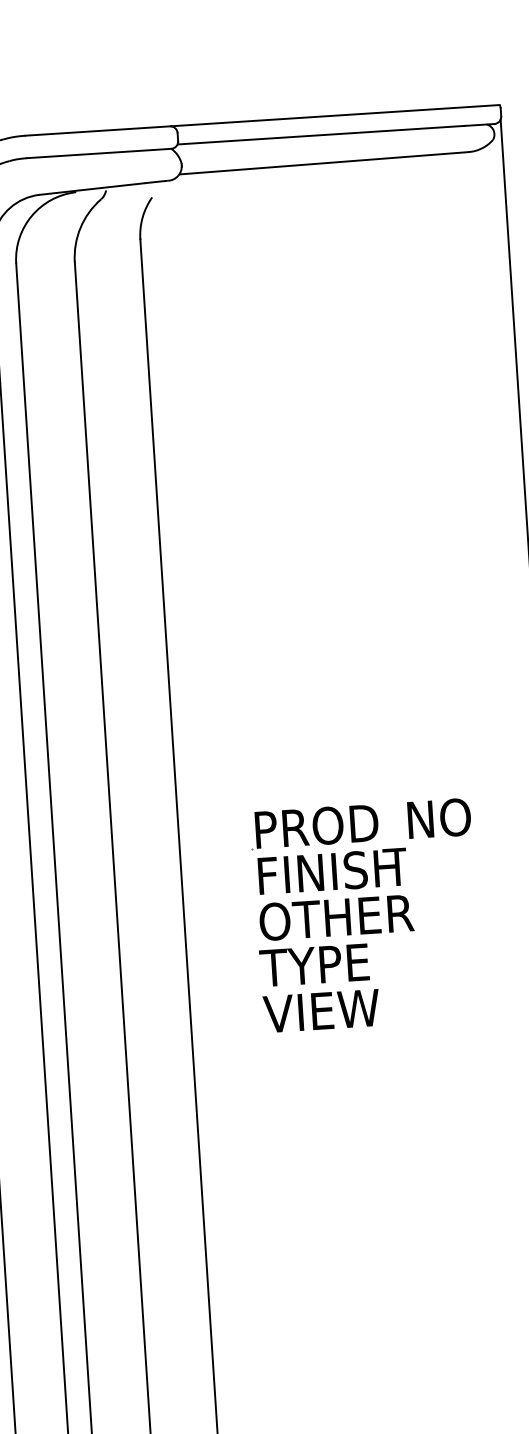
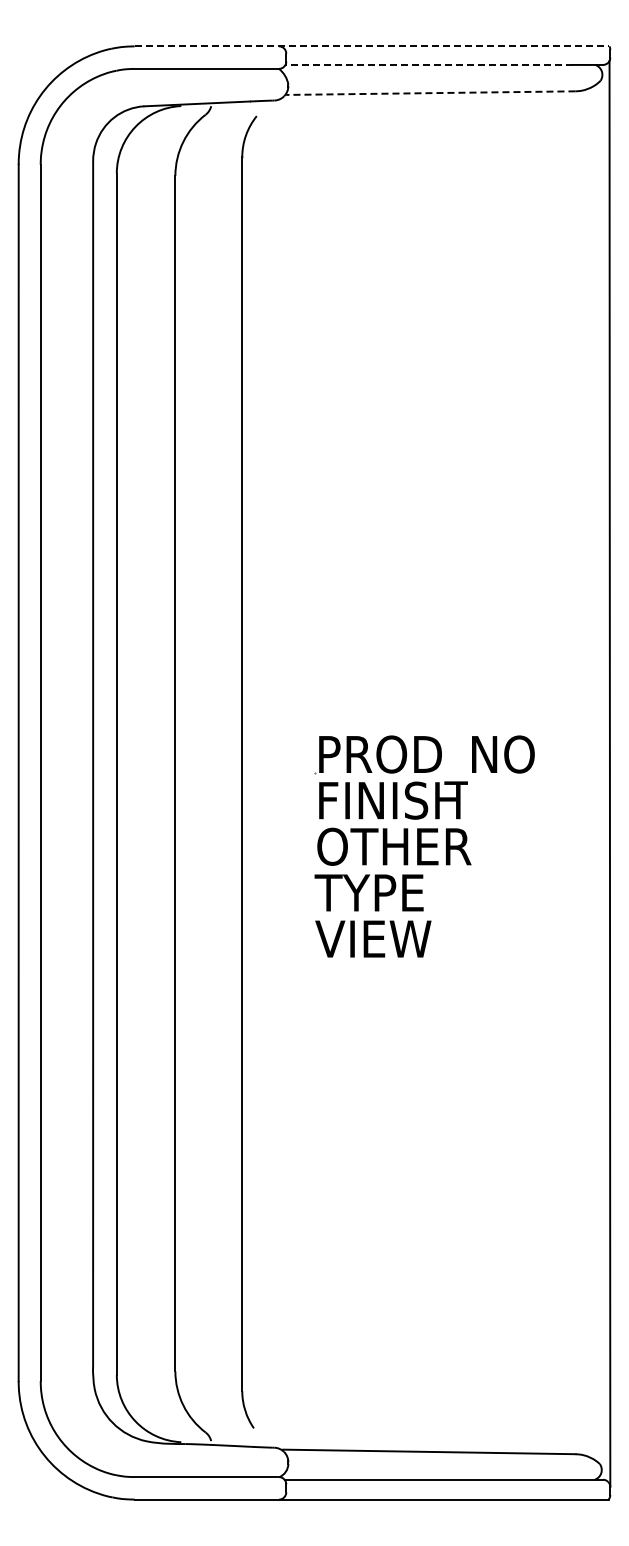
line: (263, 120) -> (372, 46), solid -> dashed
line: (321, 134) -> (429, 64), solid -> dashed
line: (324, 163) -> (430, 93), solid -> dashed

